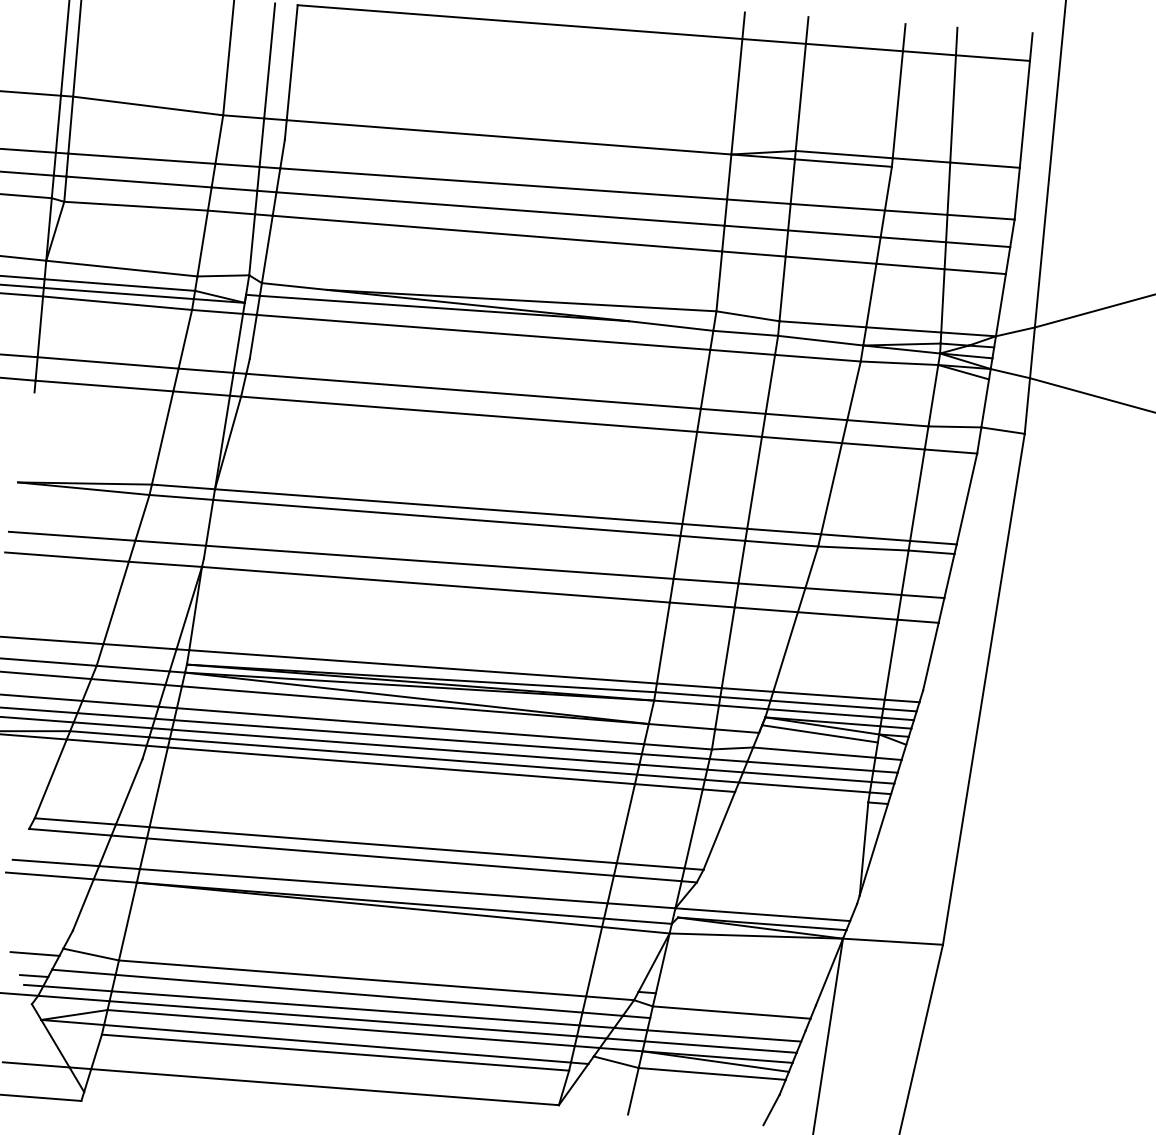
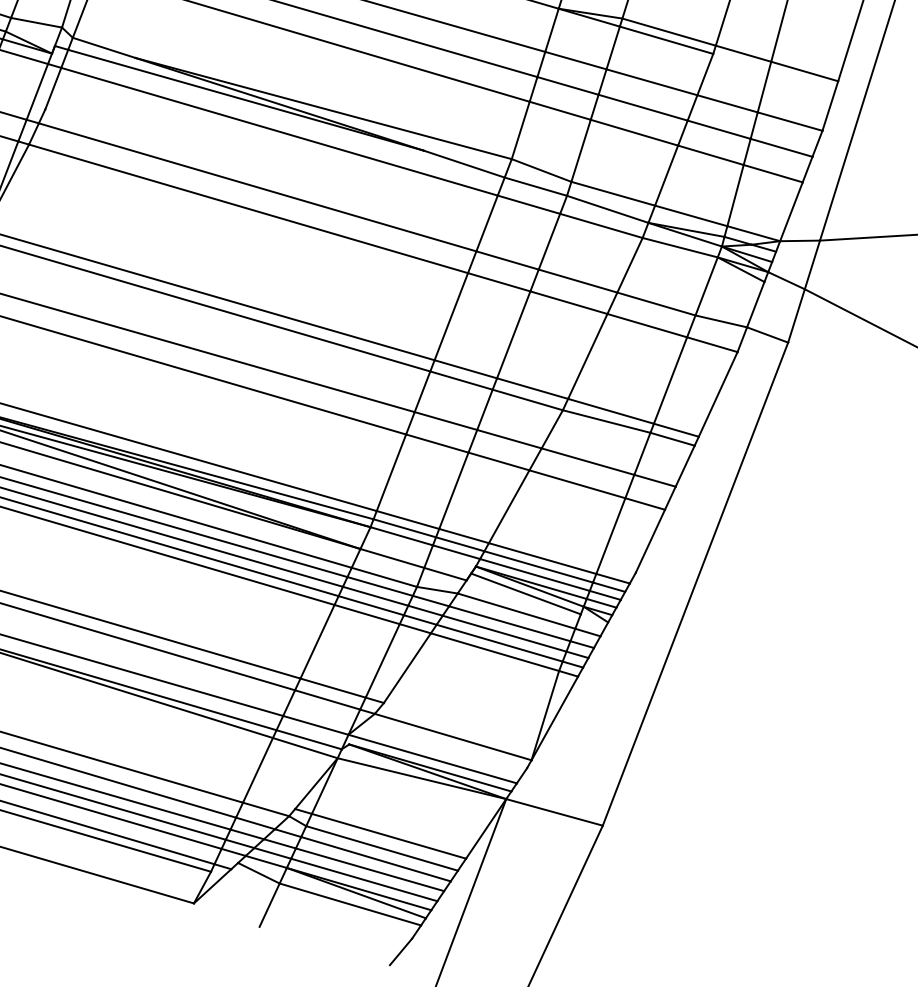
line: (801, 796) -> (494, 651), added
line: (777, 888) -> (452, 736), added
line: (735, 999) -> (388, 836), added
line: (727, 1024) -> (375, 859), added

